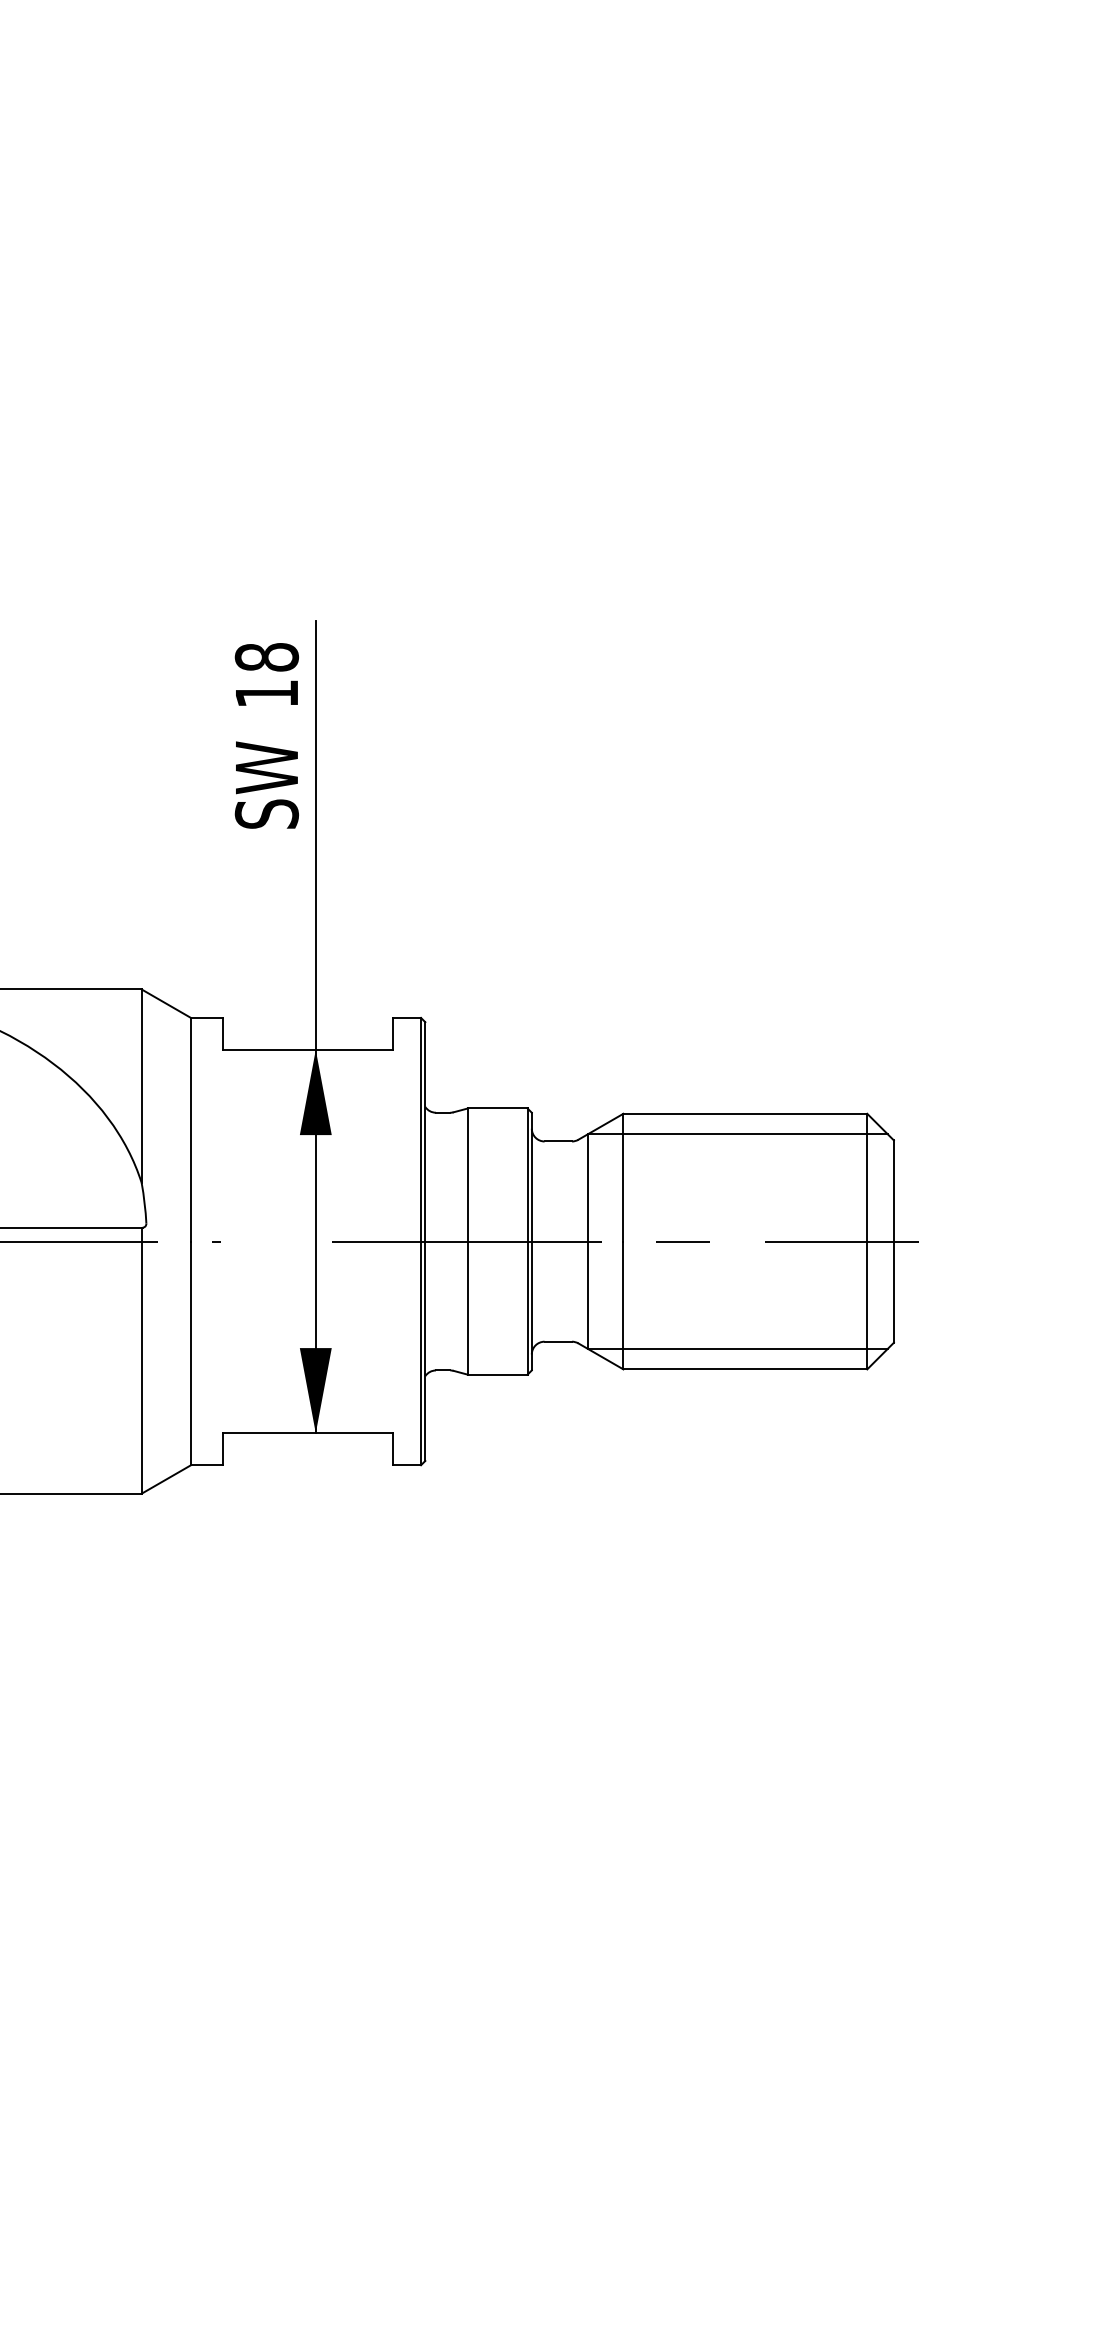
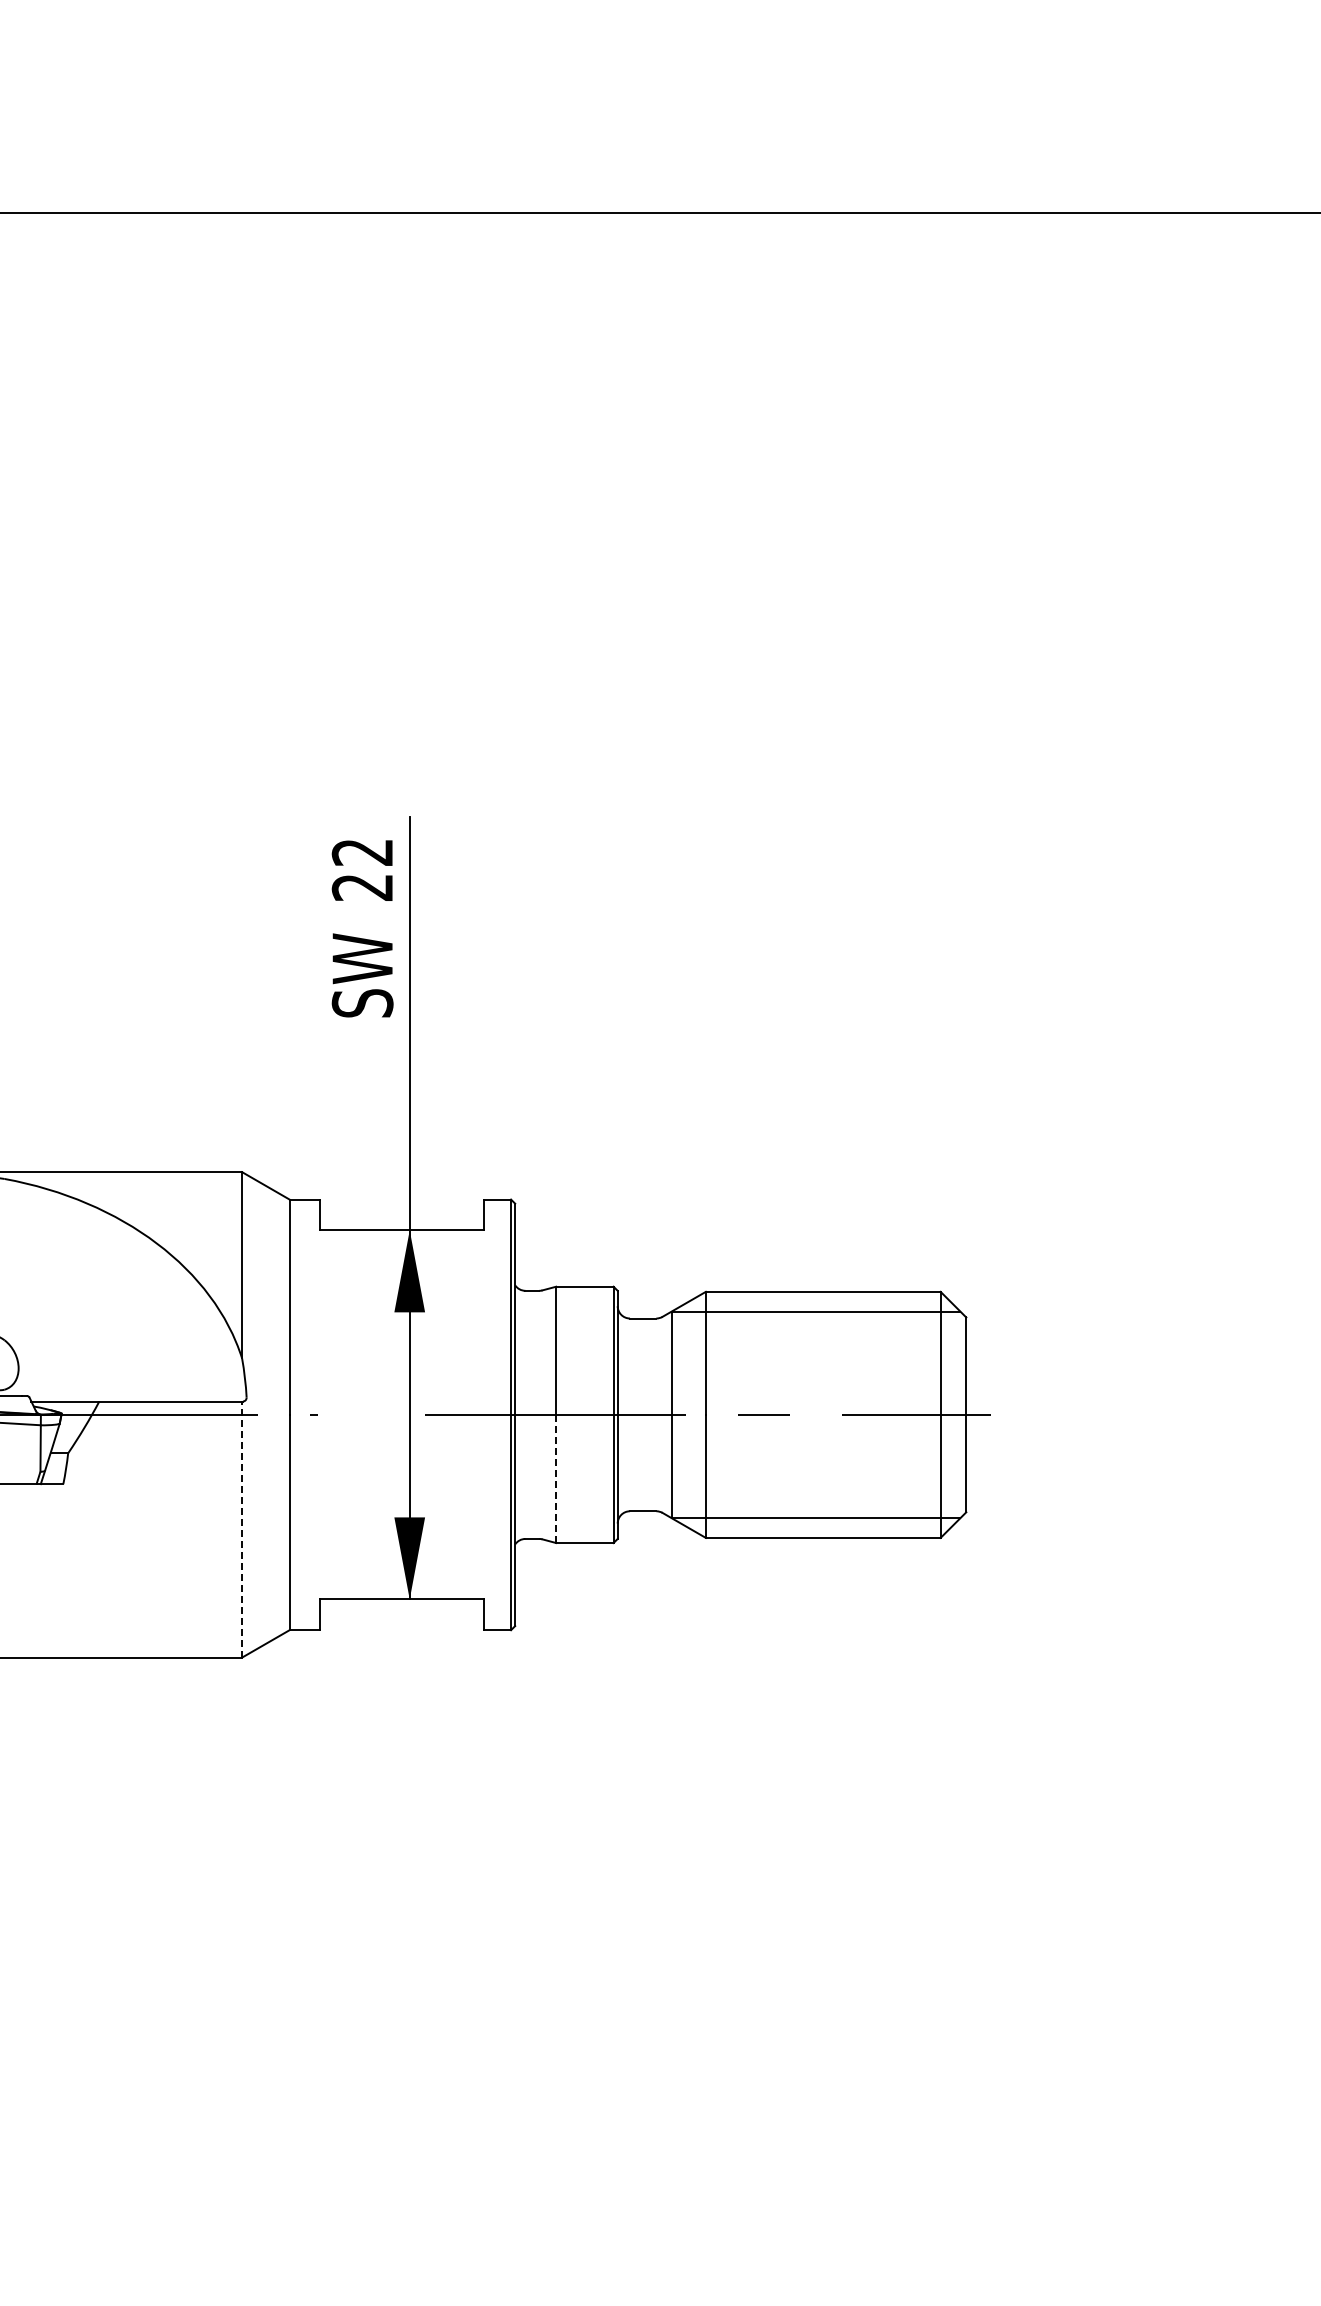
text: (266, 675) -> (362, 869), 18 -> 22
line: (468, 1307) -> (556, 1478), solid -> dashed
line: (142, 1360) -> (242, 1529), solid -> dashed

